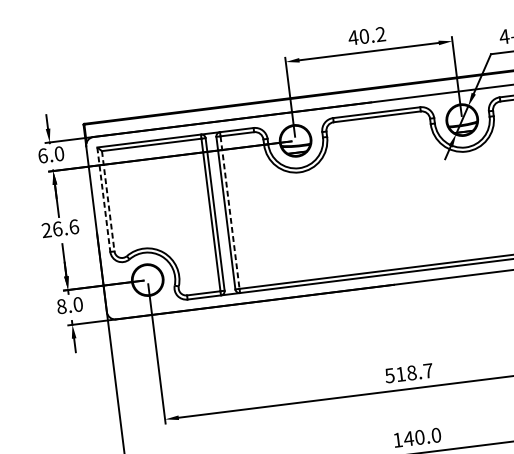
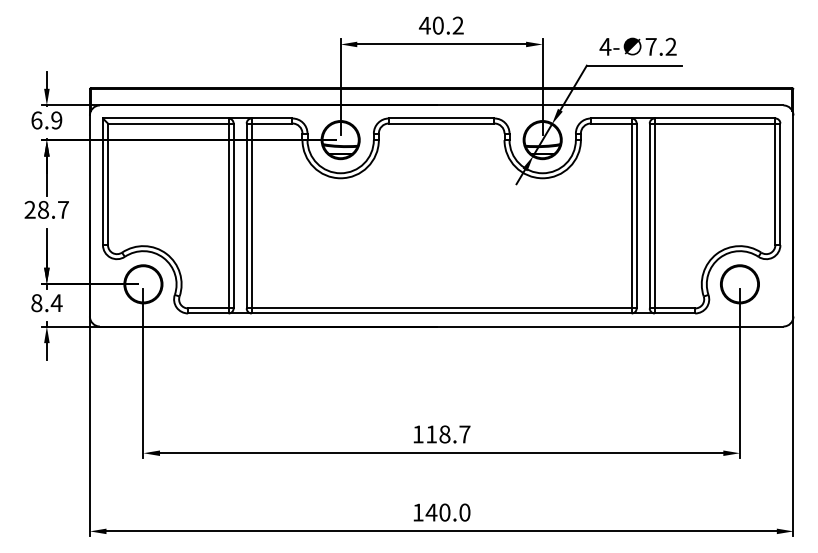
text: (59, 153) -> (56, 120), 6.0 -> 6.9
line: (103, 200) -> (102, 182), dashed -> solid
line: (108, 201) -> (108, 184), dashed -> solid
line: (229, 213) -> (251, 216), dashed -> solid
text: (65, 227) -> (53, 209), 26.6 -> 28.7
text: (78, 304) -> (56, 303), 8.0 -> 8.4
text: (389, 375) -> (417, 434), 518.7 -> 118.7

